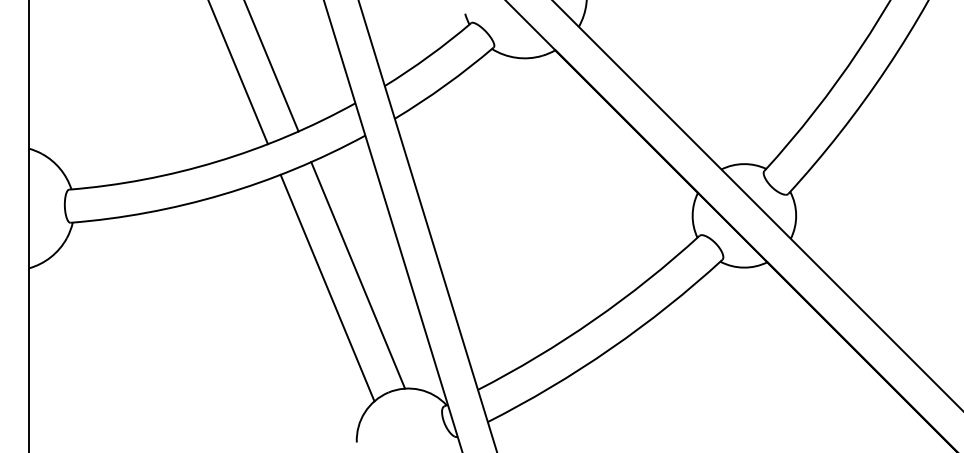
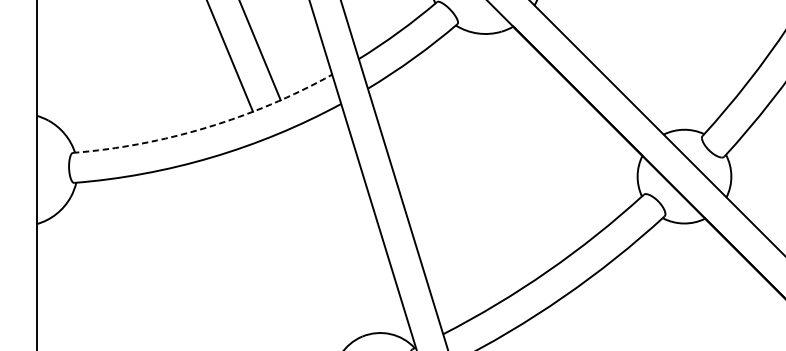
arc: (216, 161) -> (206, 127), solid -> dashed
line: (358, 275) -> (335, 230), removed
line: (327, 287) -> (306, 241), removed

